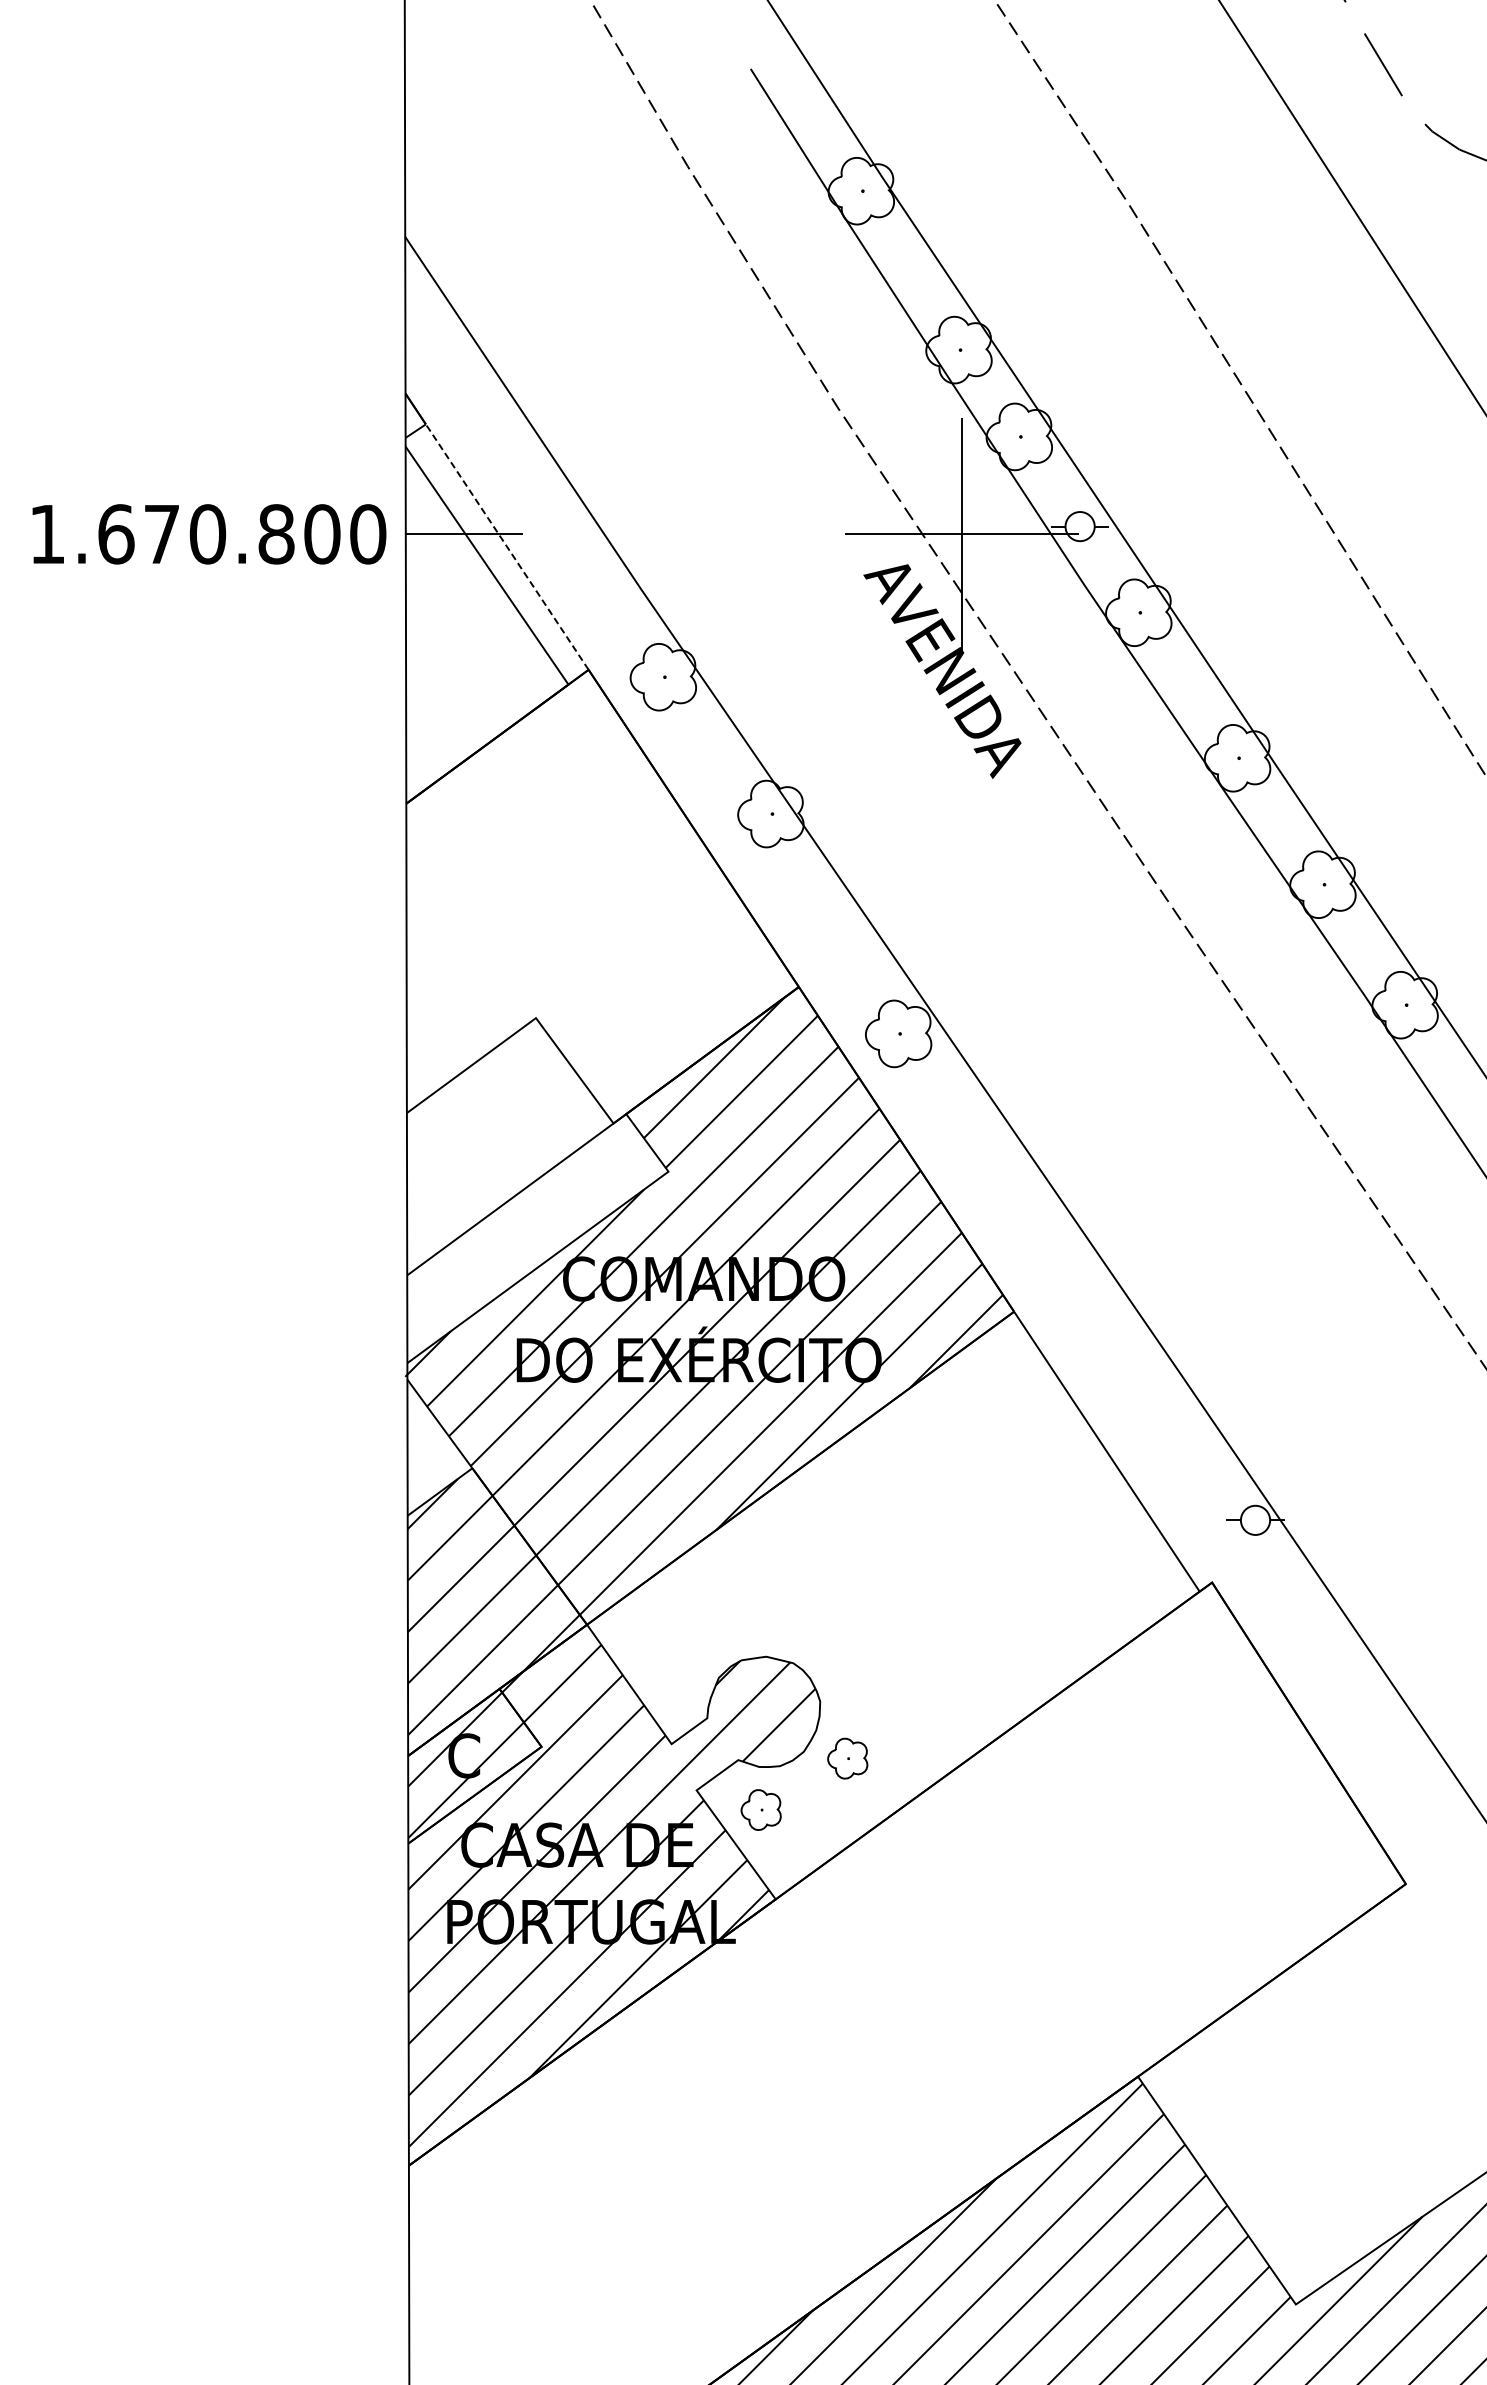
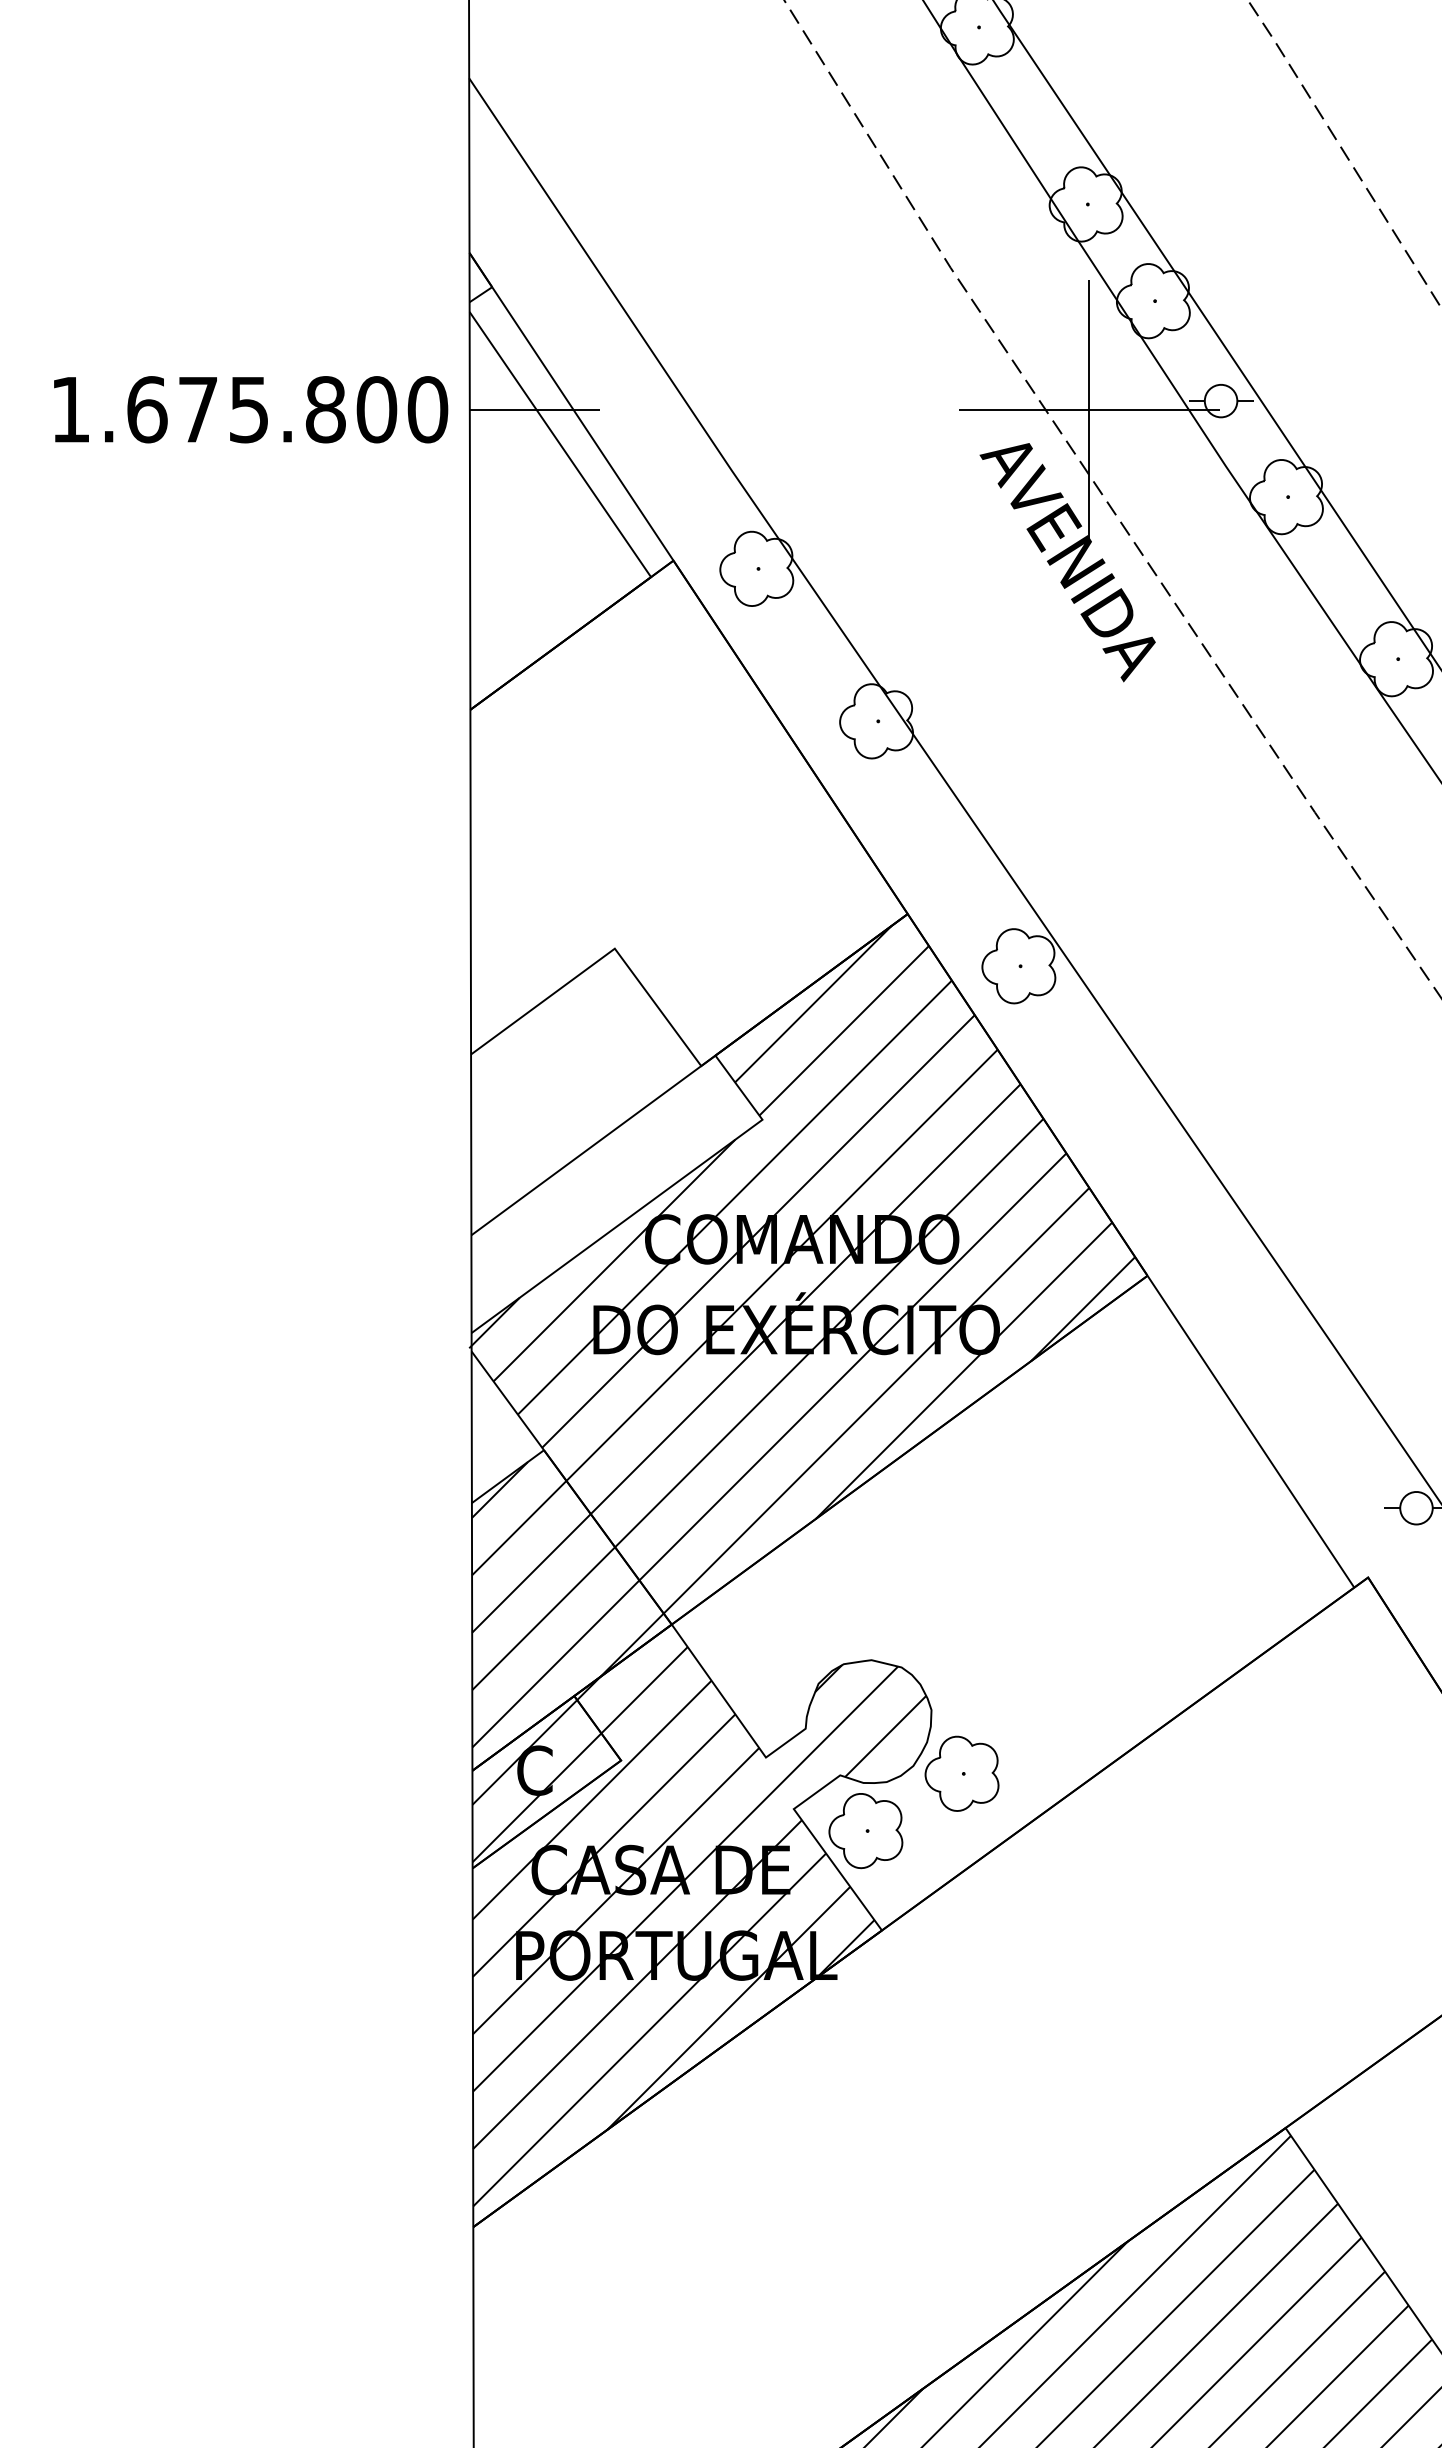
text: (207, 534) -> (248, 409), 1.670.800 -> 1.675.800
line: (507, 546) -> (583, 423), dashed -> solid
part: (847, 1758) -> (961, 1773), size x1.67
part: (760, 1809) -> (864, 1830), size x1.67

